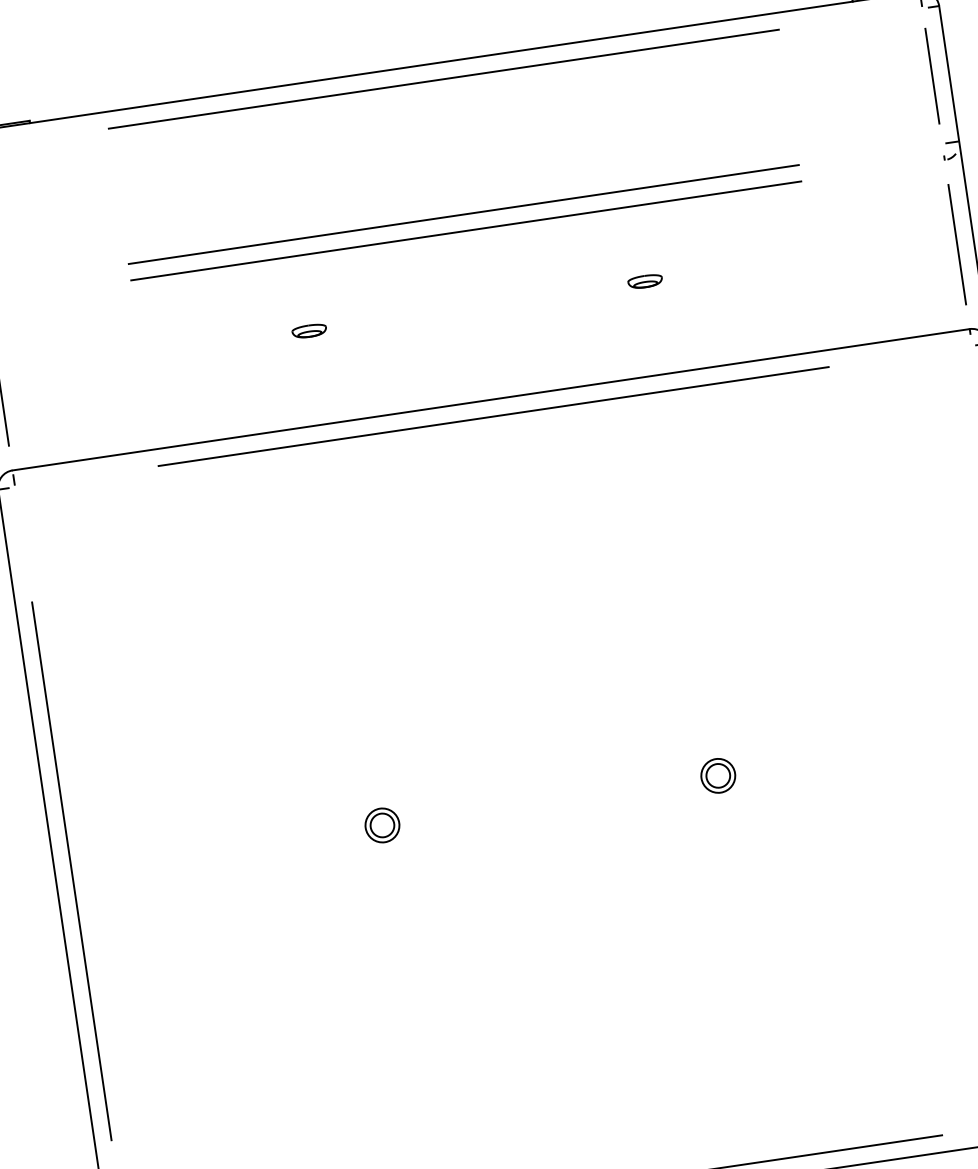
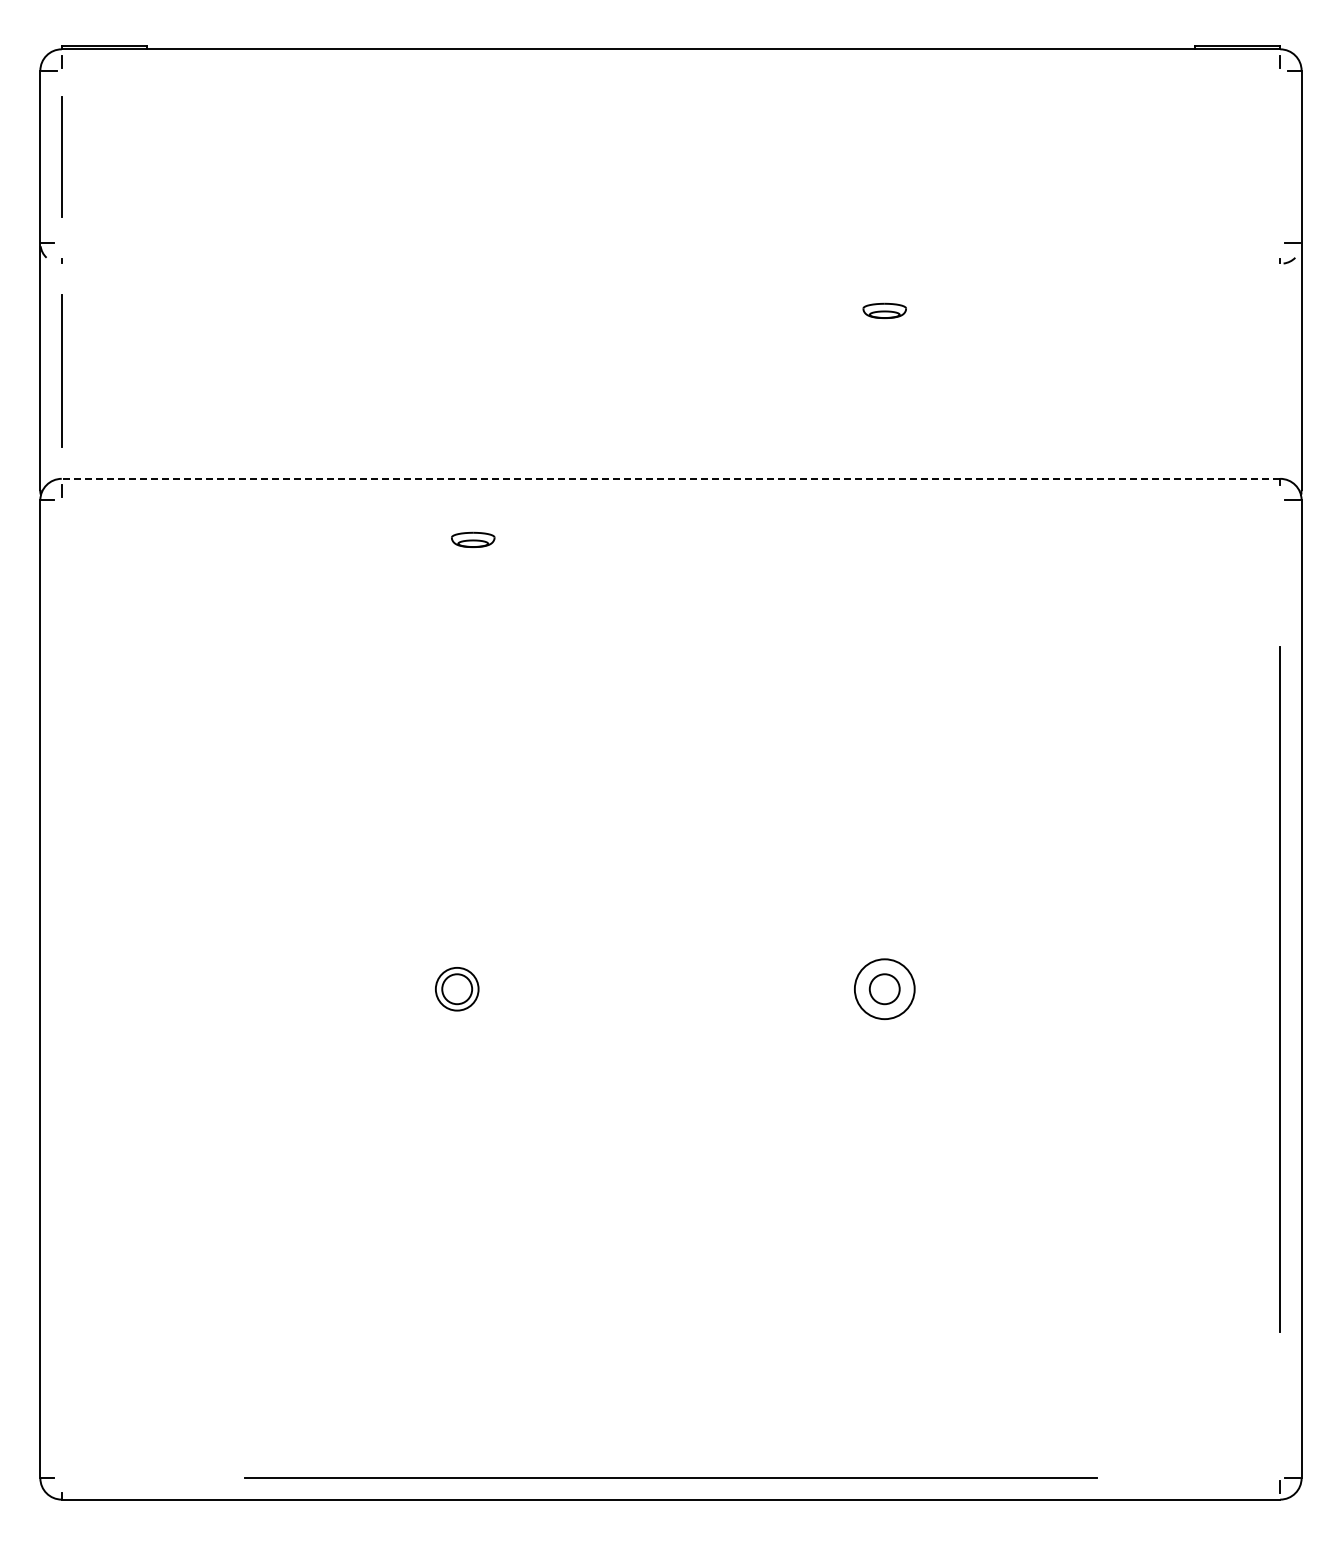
line: (932, 75) -> (1280, 156), removed
line: (443, 79) -> (670, 70), removed
line: (463, 214) -> (670, 243), removed
line: (465, 230) -> (670, 263), removed
line: (957, 244) -> (1280, 371), removed
part: (645, 281) -> (884, 310), moved
part: (309, 330) -> (473, 539), moved
line: (490, 399) -> (670, 478), solid -> dashed
line: (493, 416) -> (670, 500), removed
circle: (718, 775) -> (884, 988), size x1.4
line: (71, 870) -> (61, 988), removed

